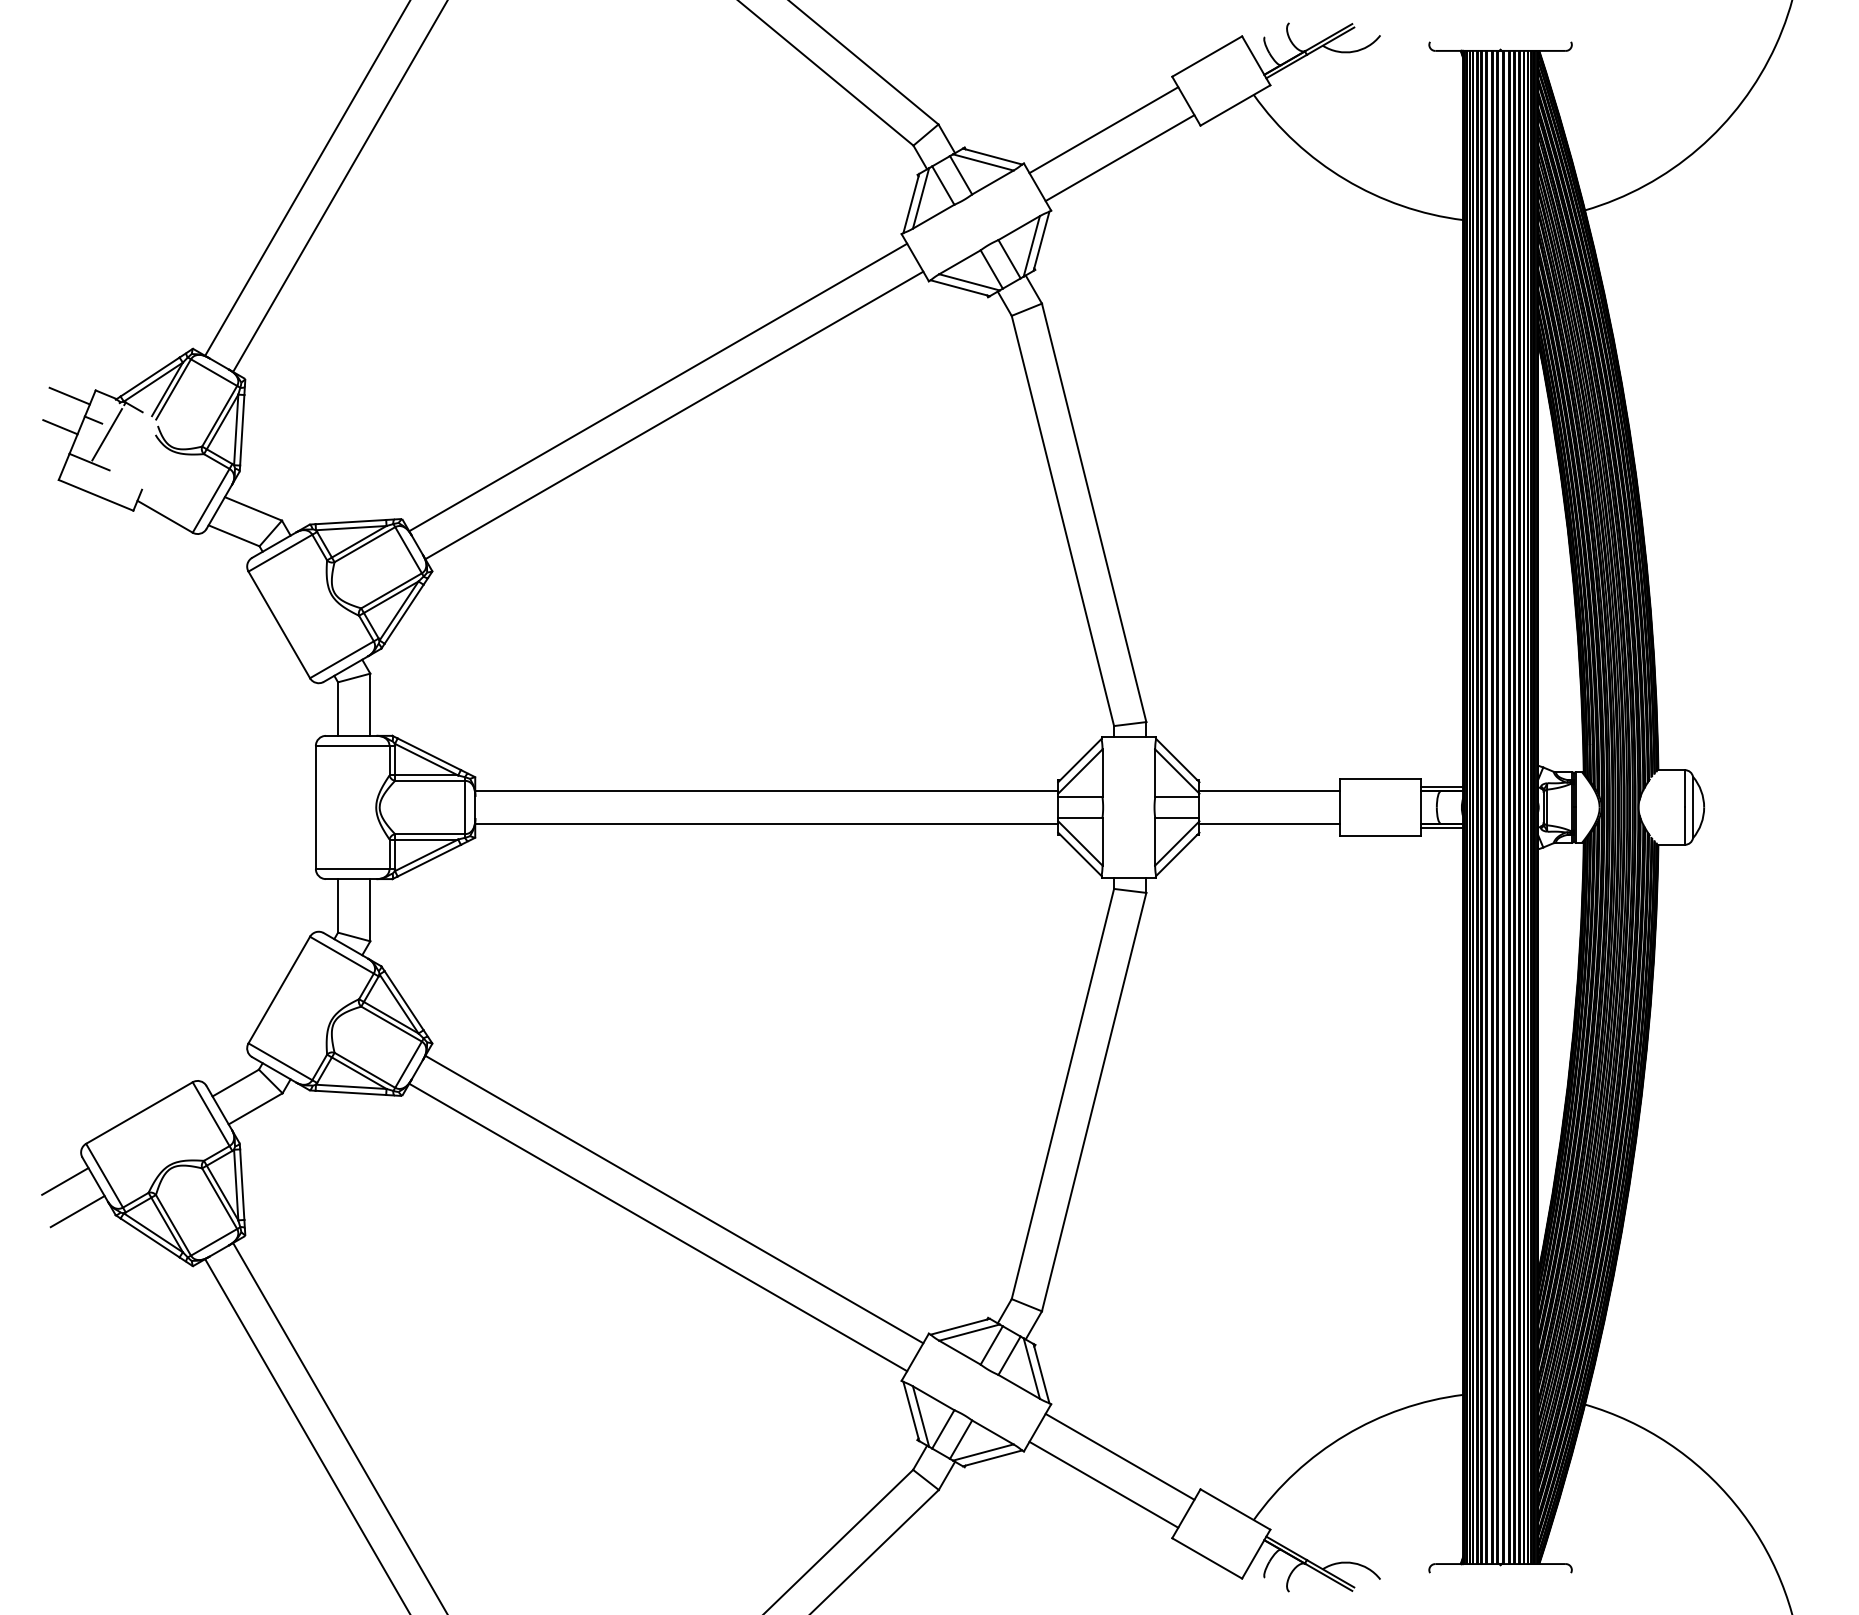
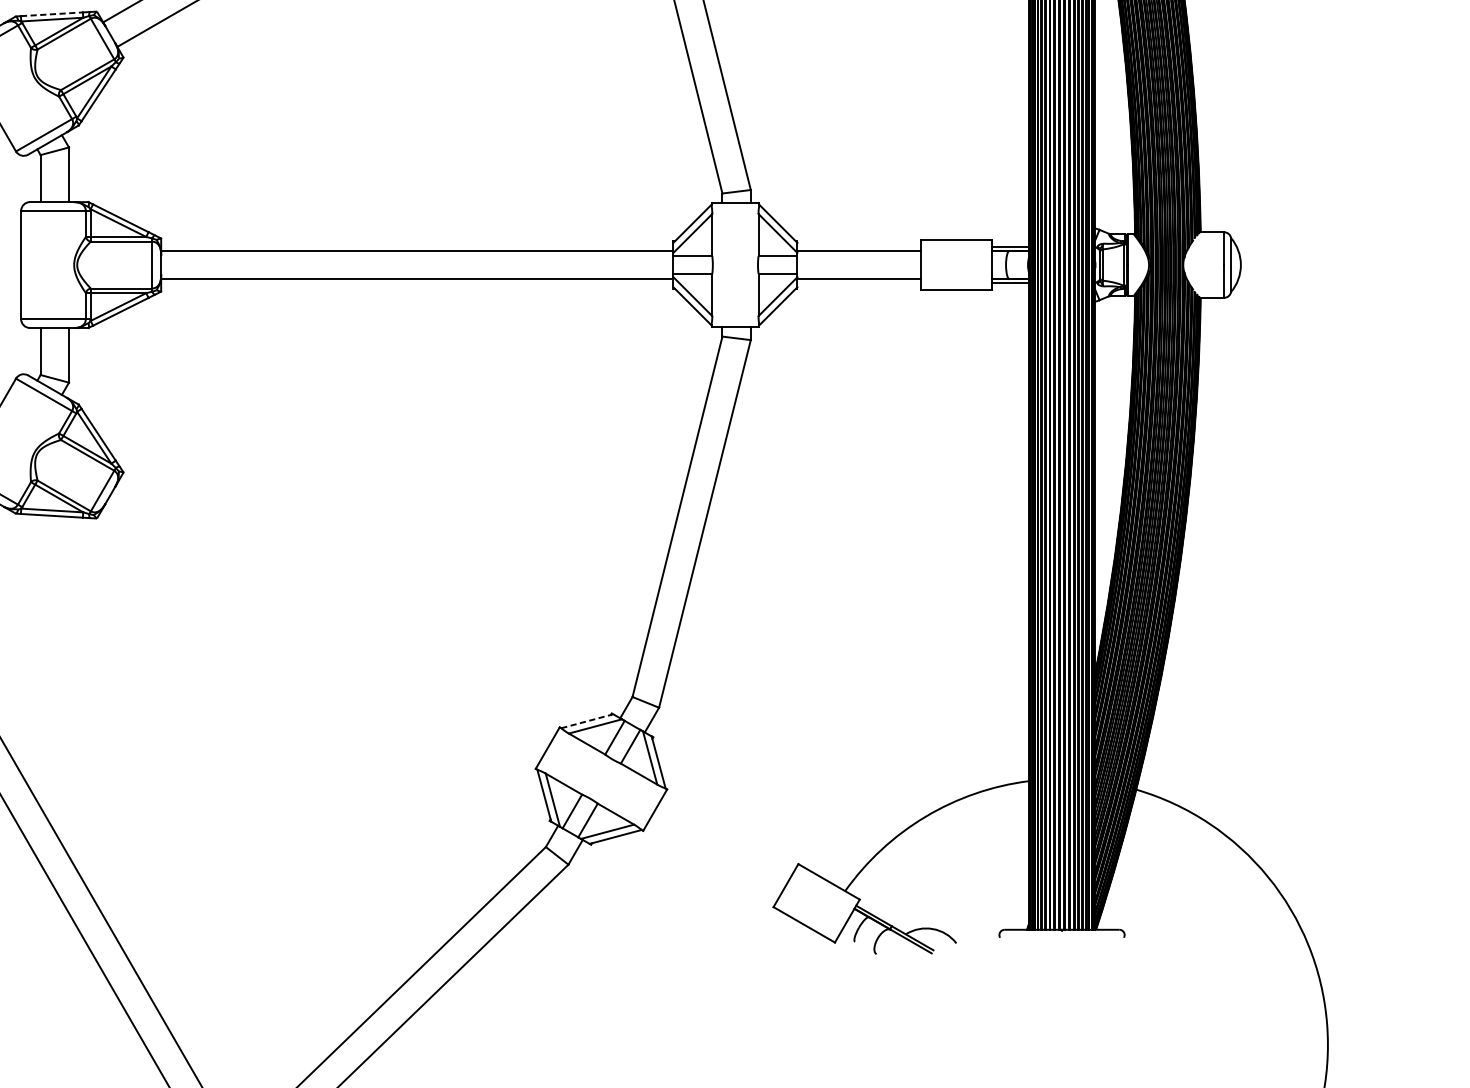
line: (351, 522) -> (52, 14), solid -> dashed
line: (674, 1199) -> (336, 609), removed
line: (658, 1227) -> (322, 634), removed
line: (960, 1326) -> (587, 721), solid -> dashed
line: (1119, 1456) -> (727, 835), removed
line: (1103, 1484) -> (713, 859), removed

